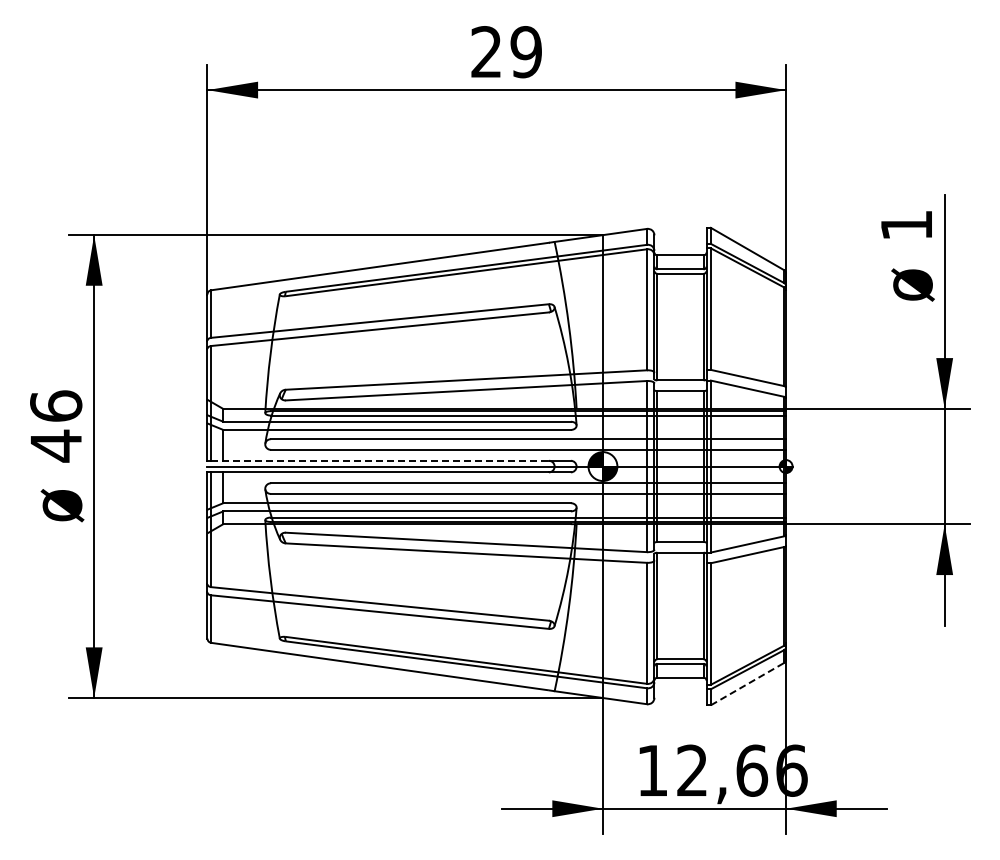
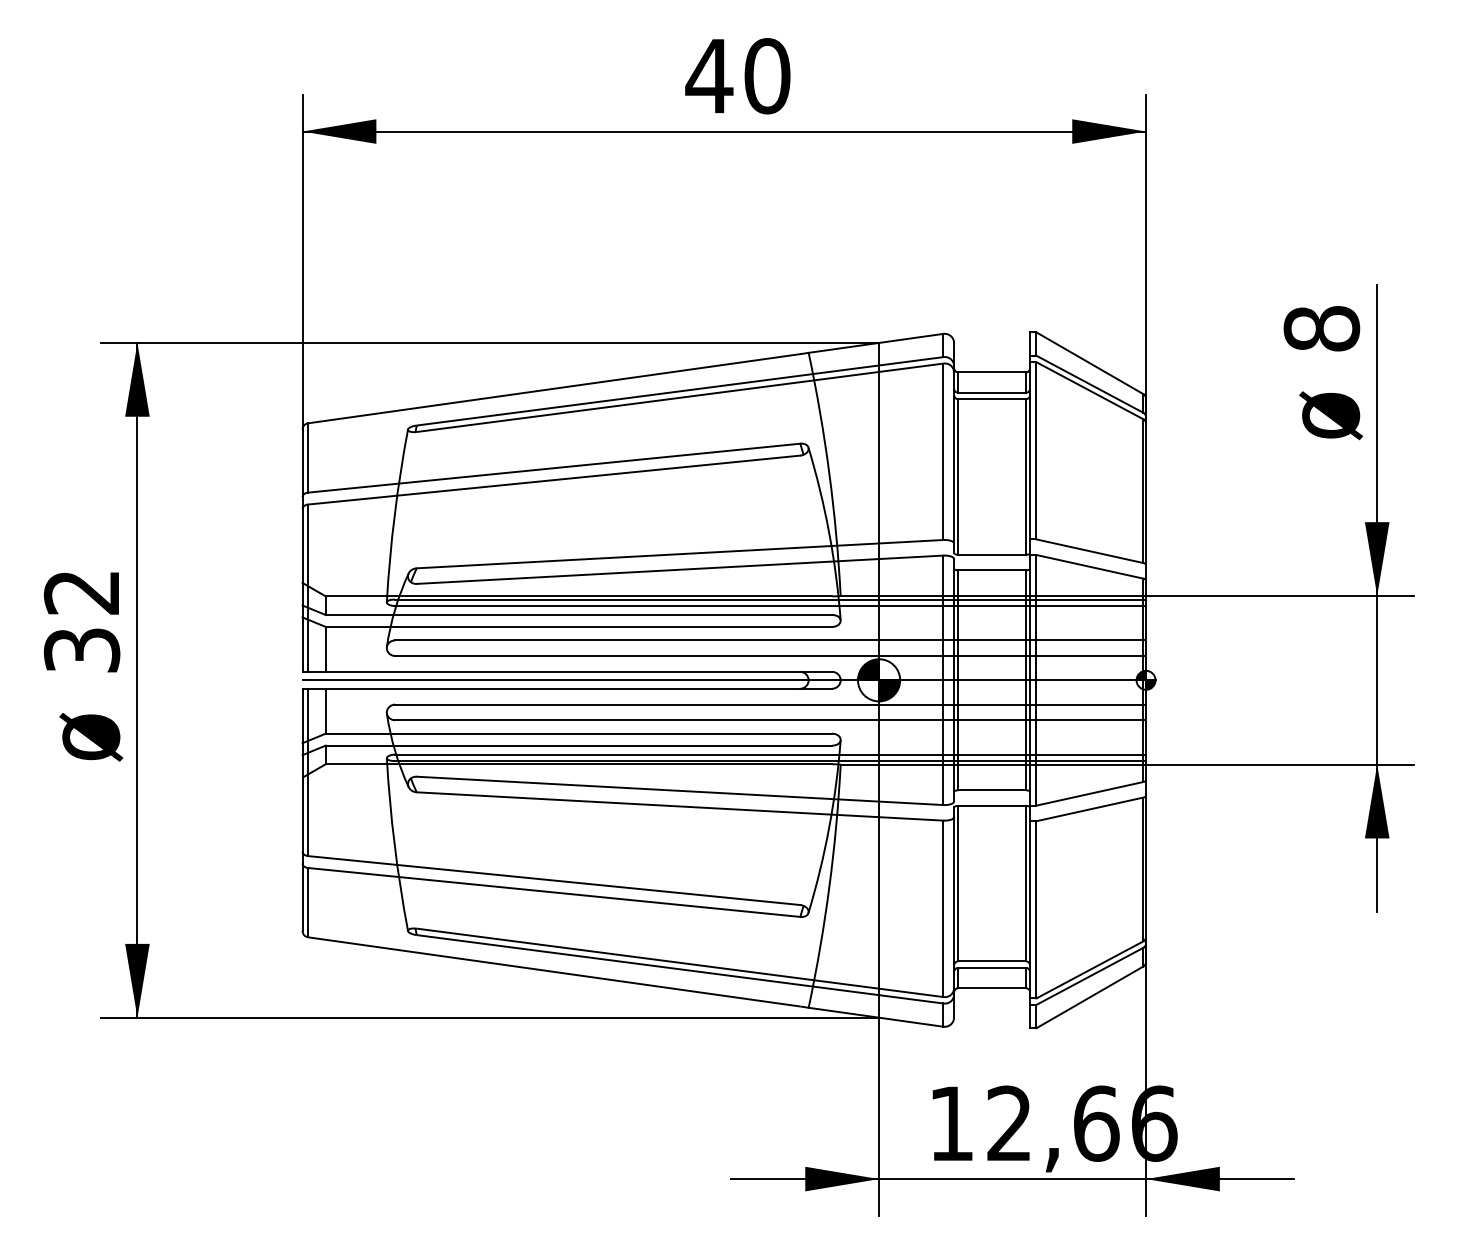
text: (506, 52) -> (738, 76), 29 -> 40
text: (906, 224) -> (1321, 327), 1 -> 8
text: (56, 426) -> (82, 621), 46 -> 32
line: (380, 460) -> (554, 671), dashed -> solid
line: (748, 683) -> (1091, 996), dashed -> solid

